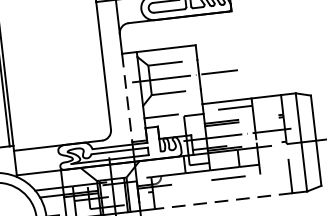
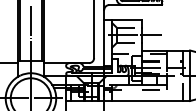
line: (127, 97) -> (104, 42), dashed -> solid
line: (222, 202) -> (146, 101), dashed -> solid

